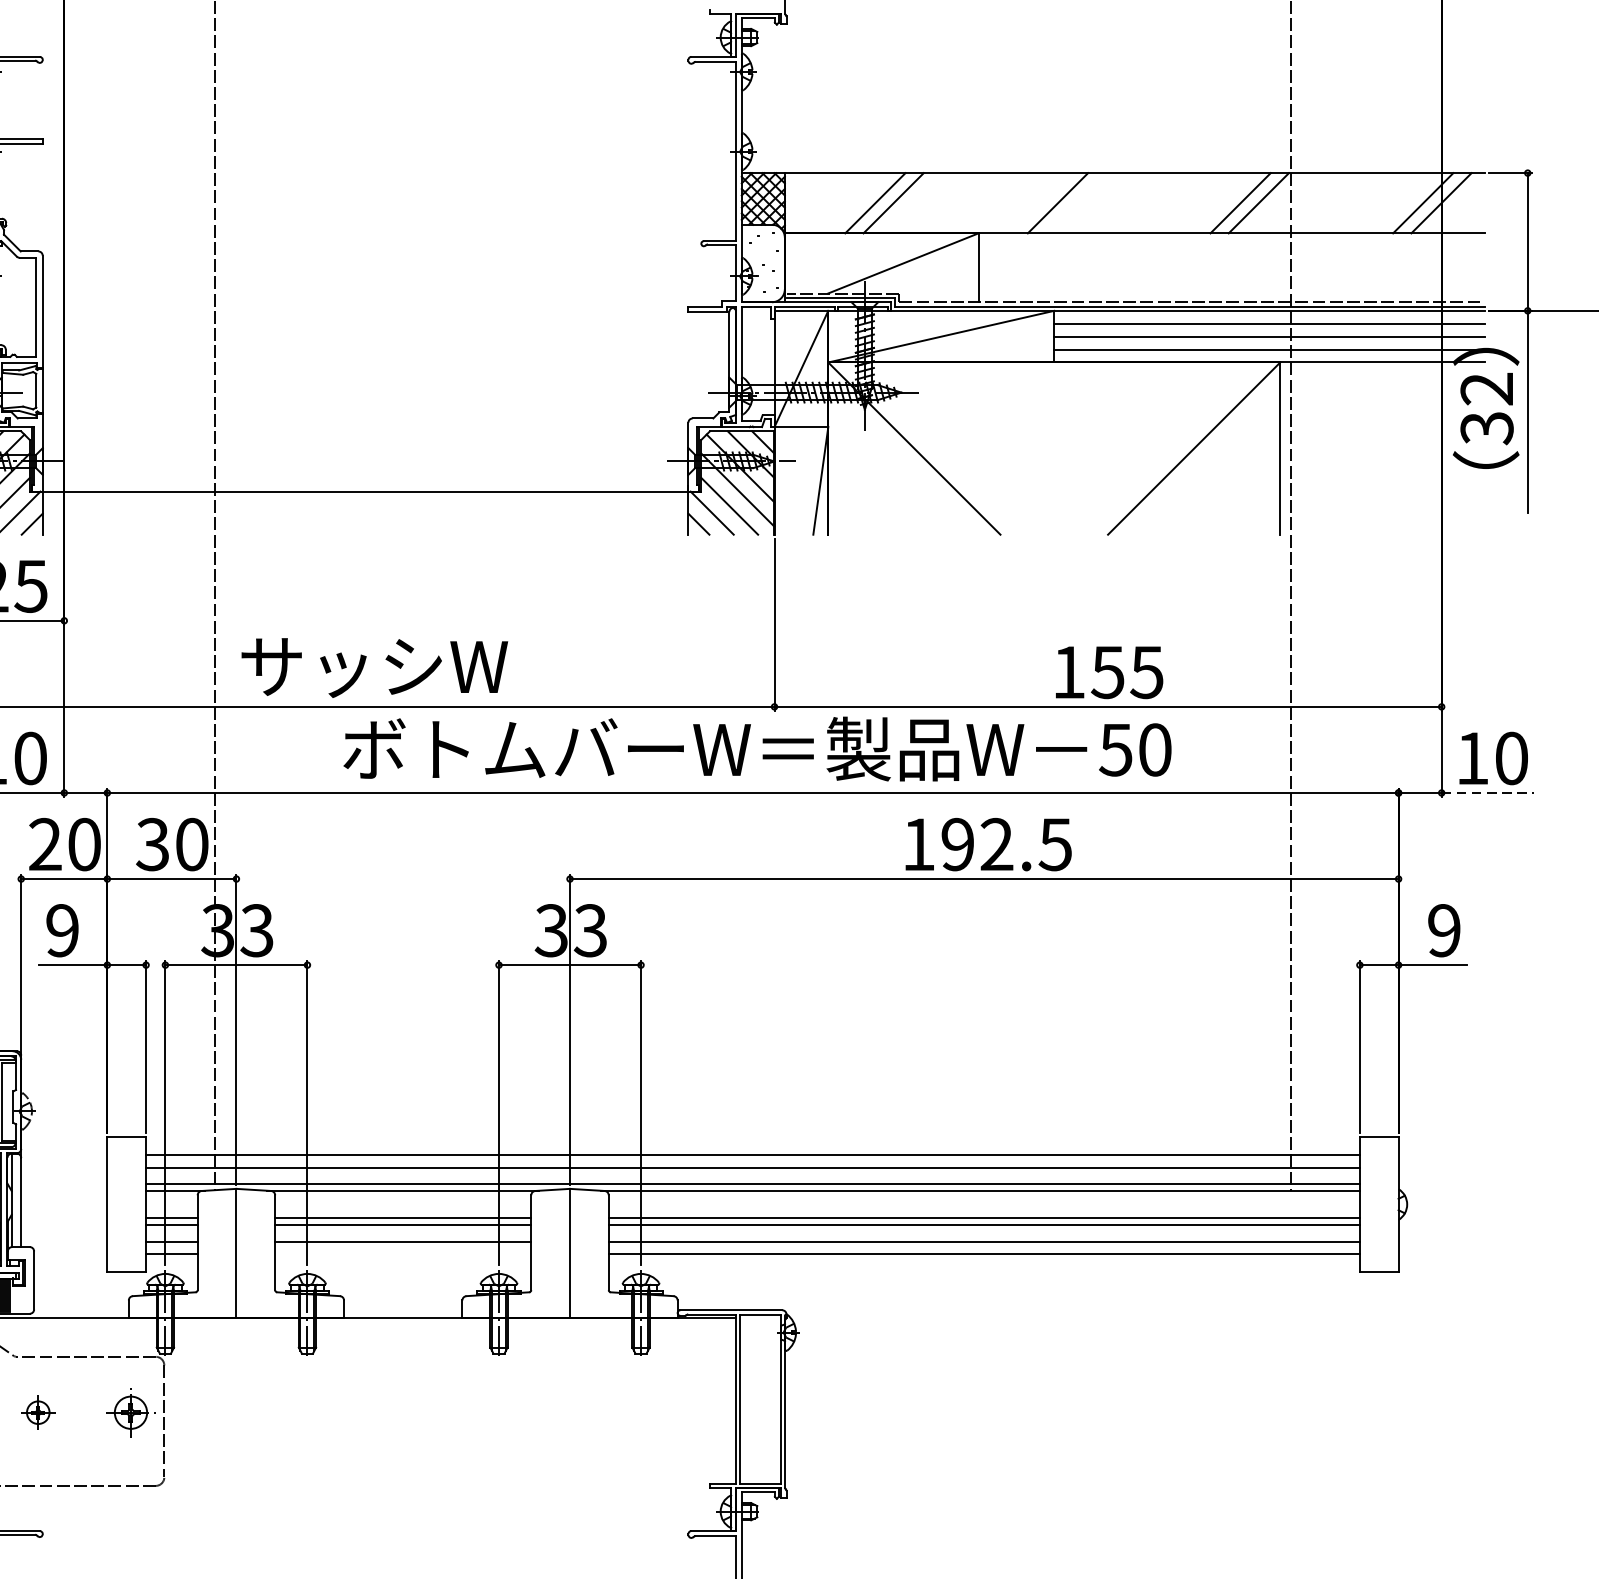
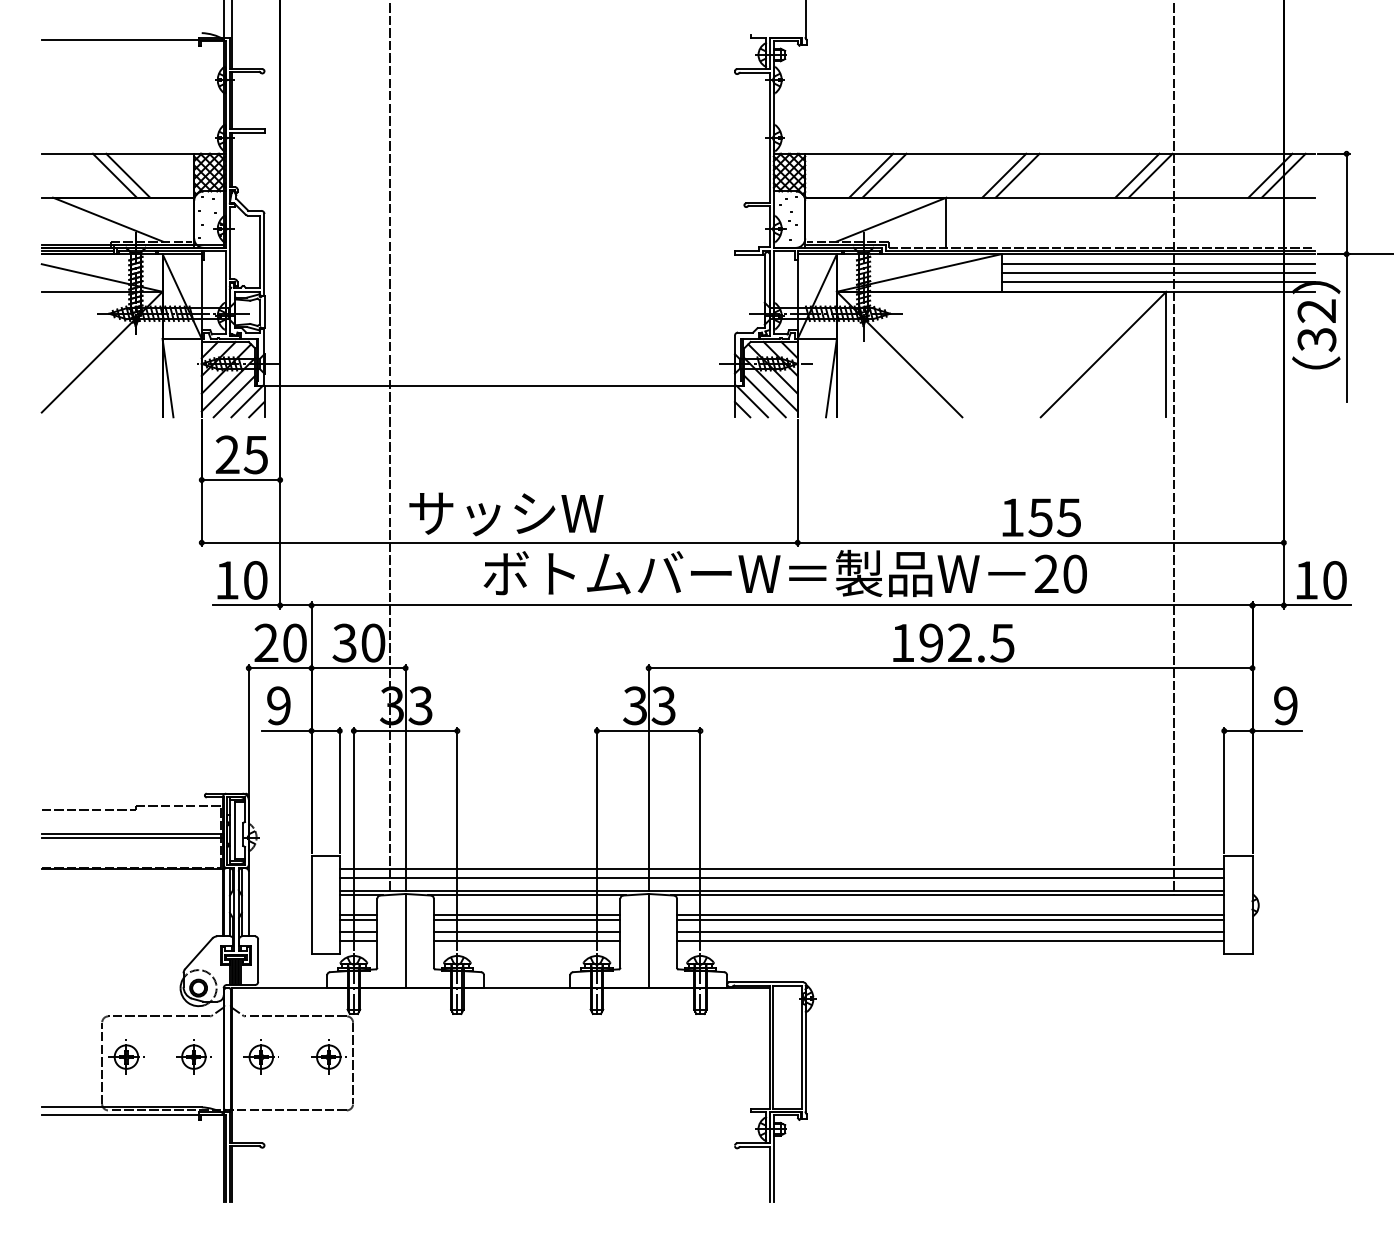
line: (1076, 202) -> (1017, 175), added
text: (1115, 749) -> (1046, 573), 50 -> 20
line: (1487, 792) -> (1317, 605), dashed -> solid
line: (402, 1254) -> (526, 941), added
part: (37, 1411) -> (260, 1056), size x1.43

